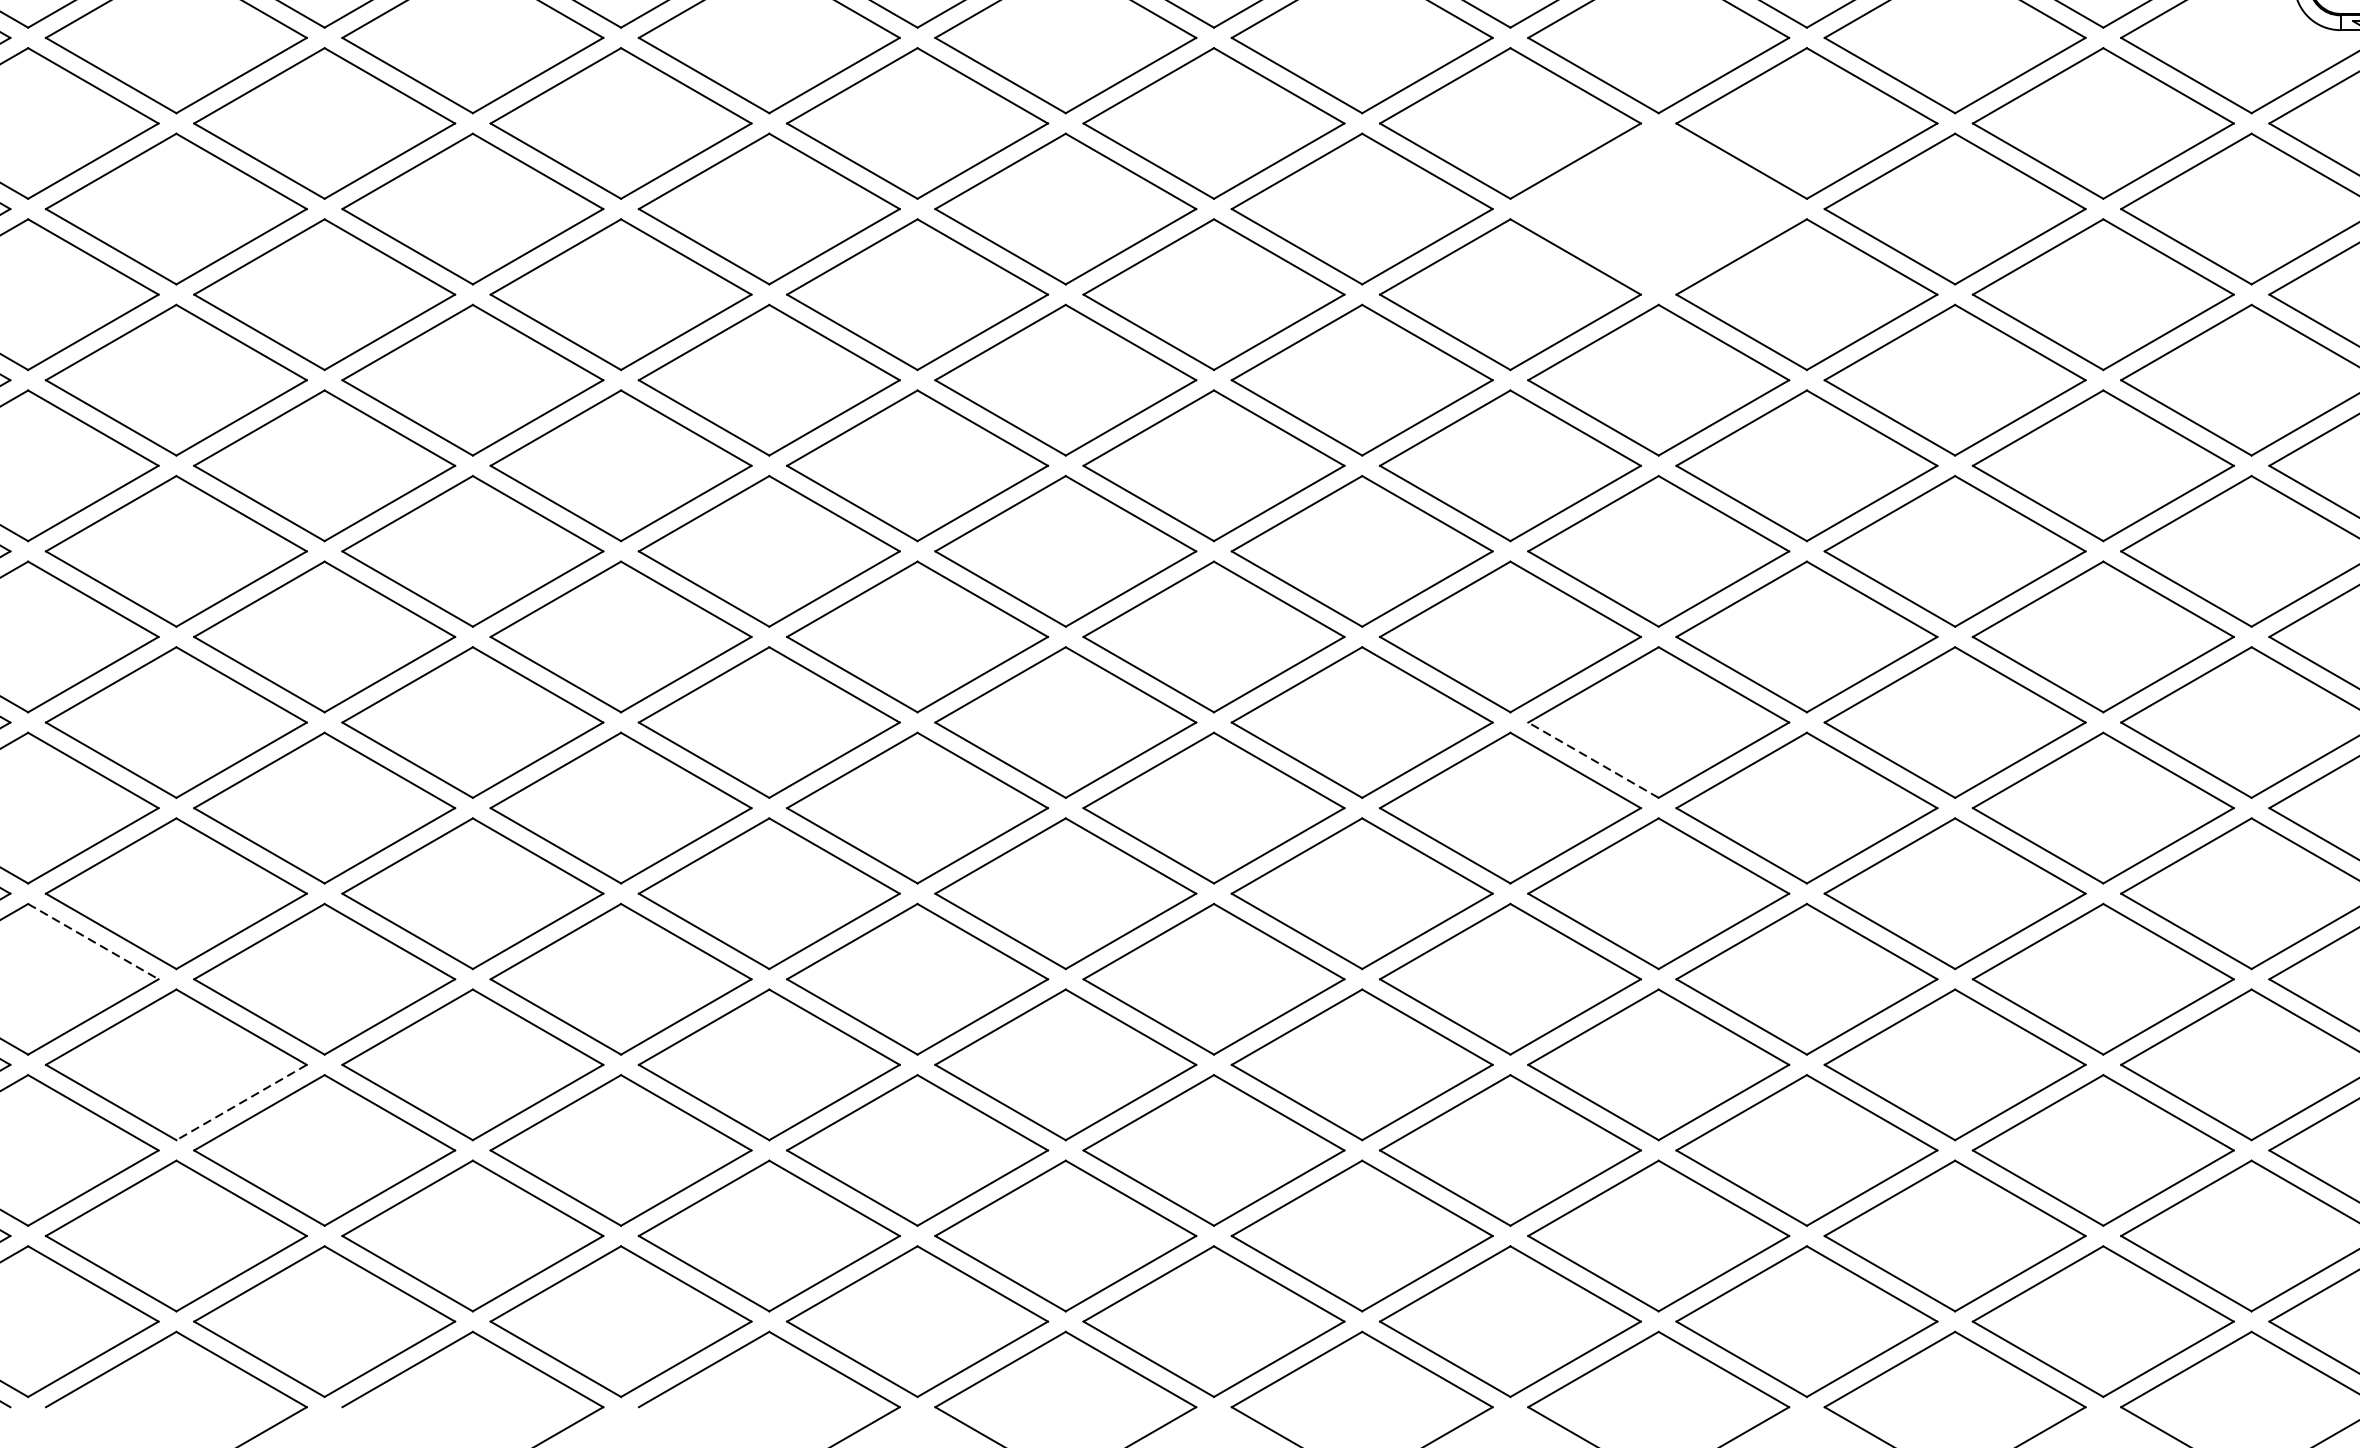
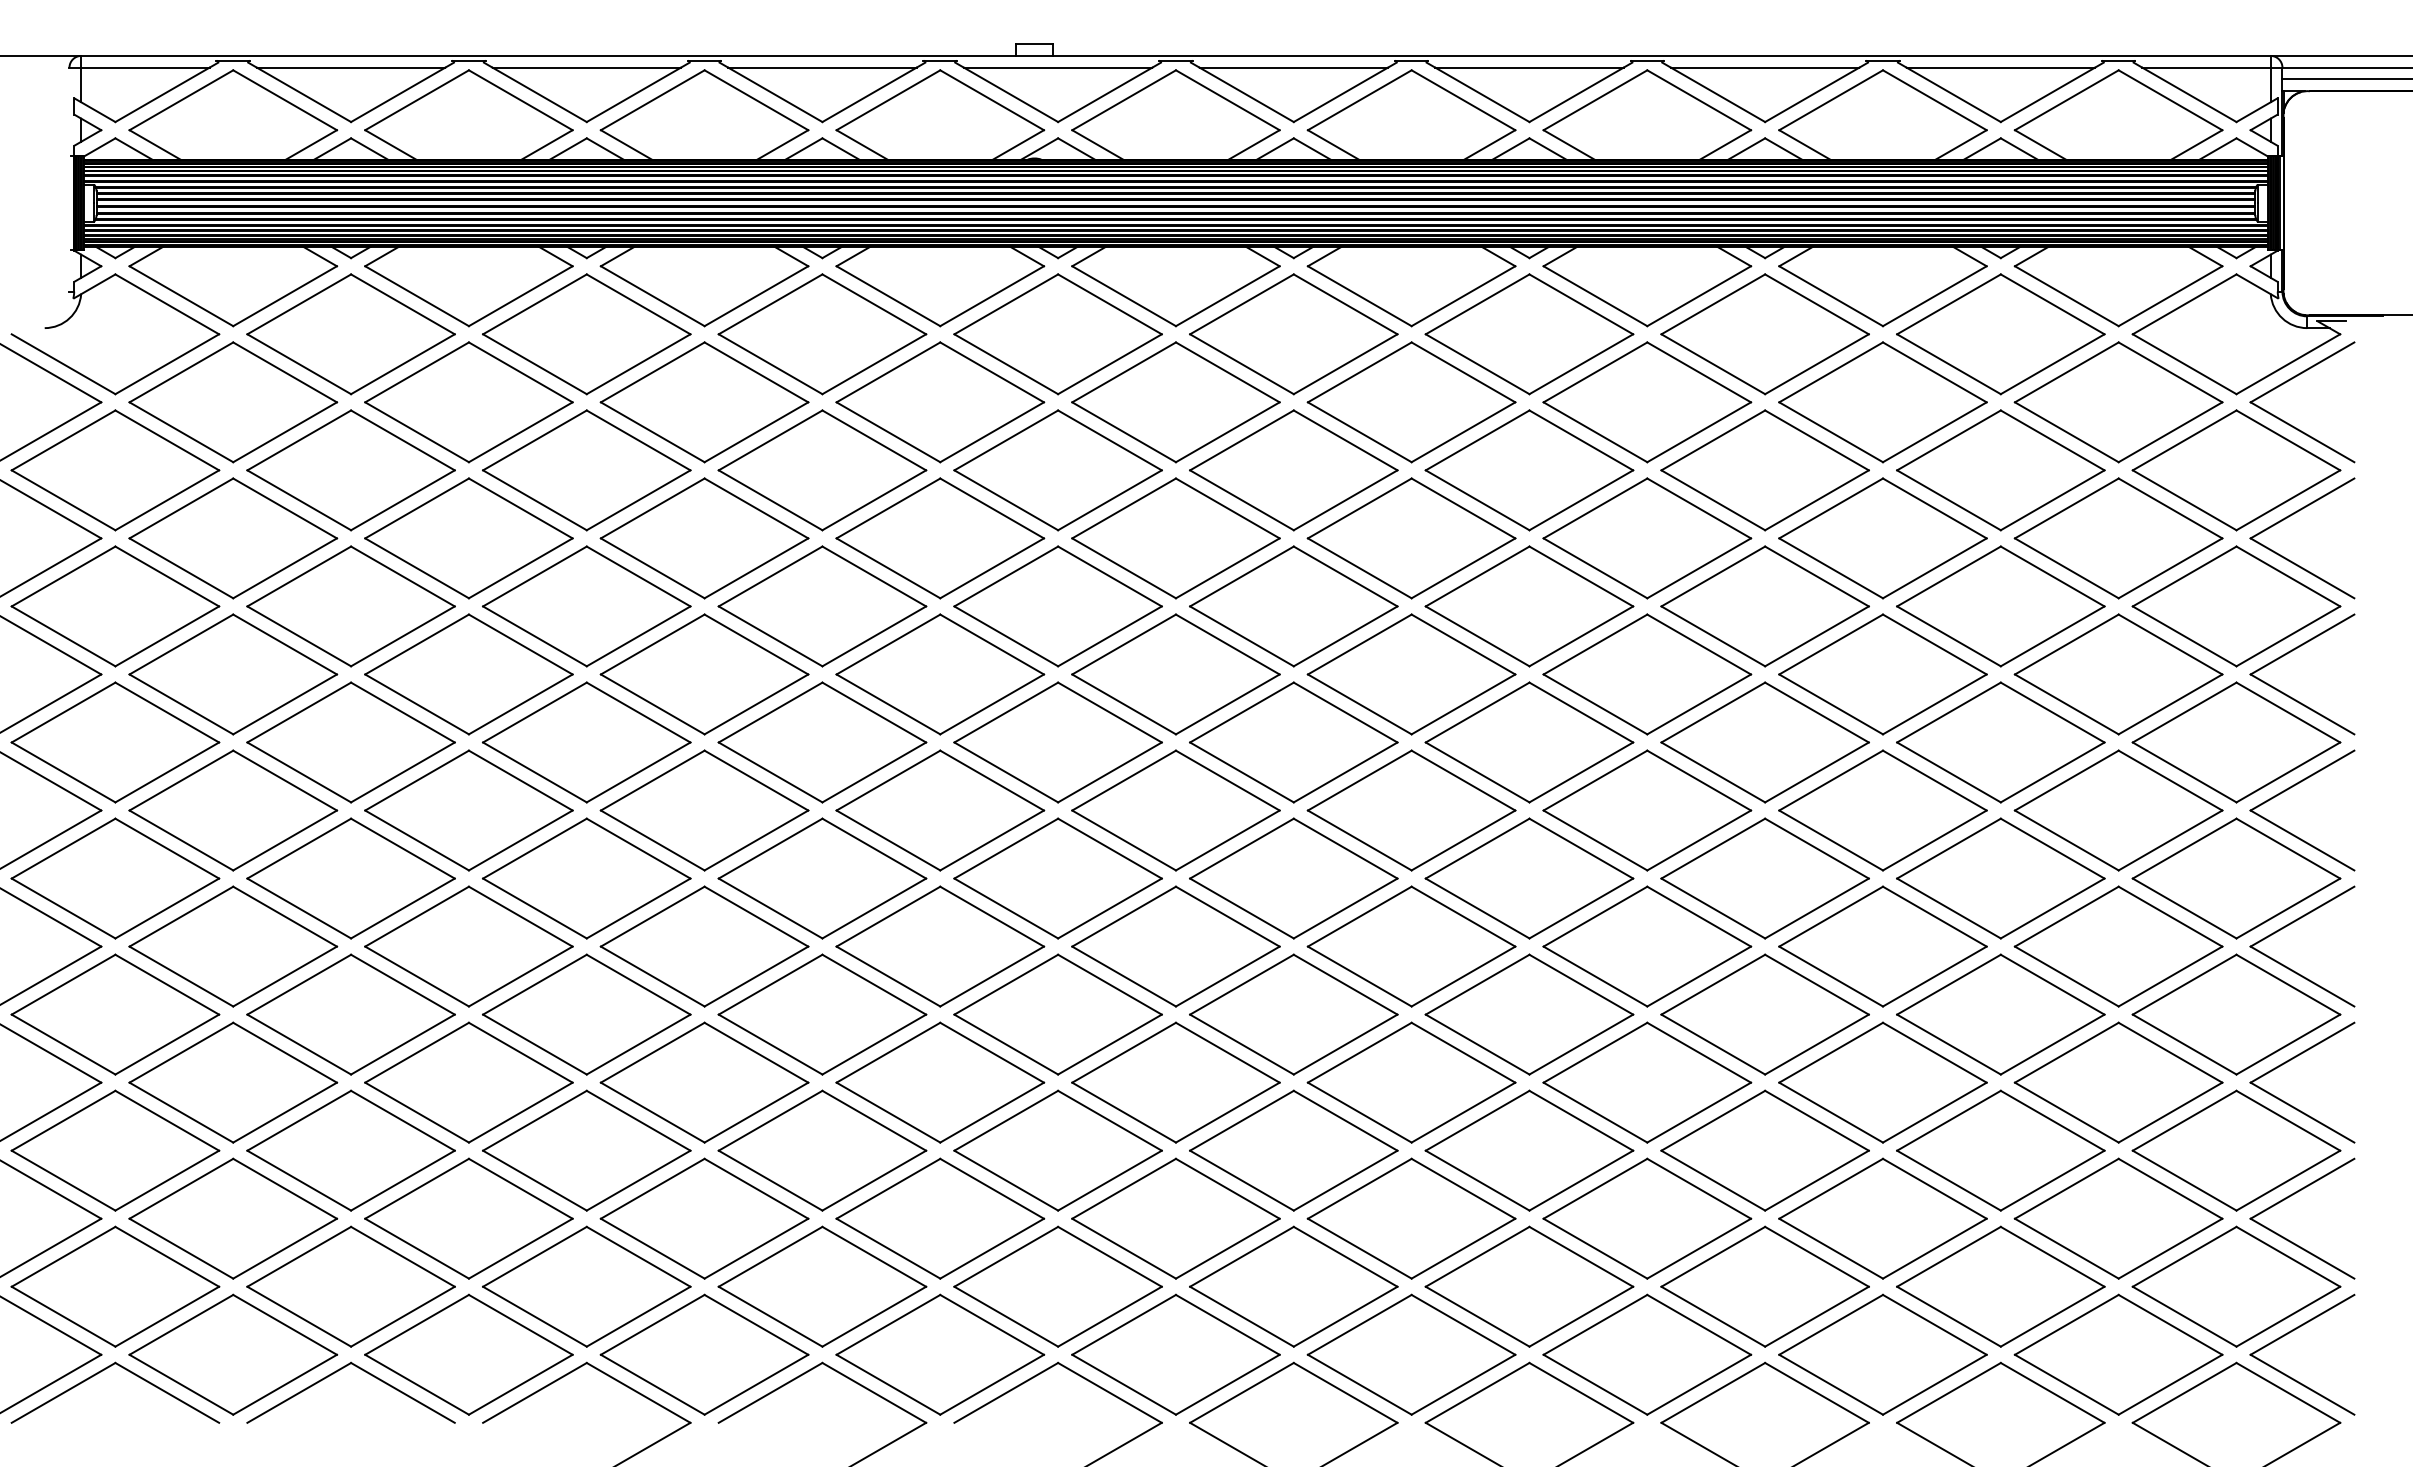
part: (1657, 209) -> (1764, 470), added
line: (1593, 760) -> (1713, 908), dashed -> solid
line: (93, 941) -> (520, 1052), dashed -> solid
line: (241, 1102) -> (638, 1180), dashed -> solid

